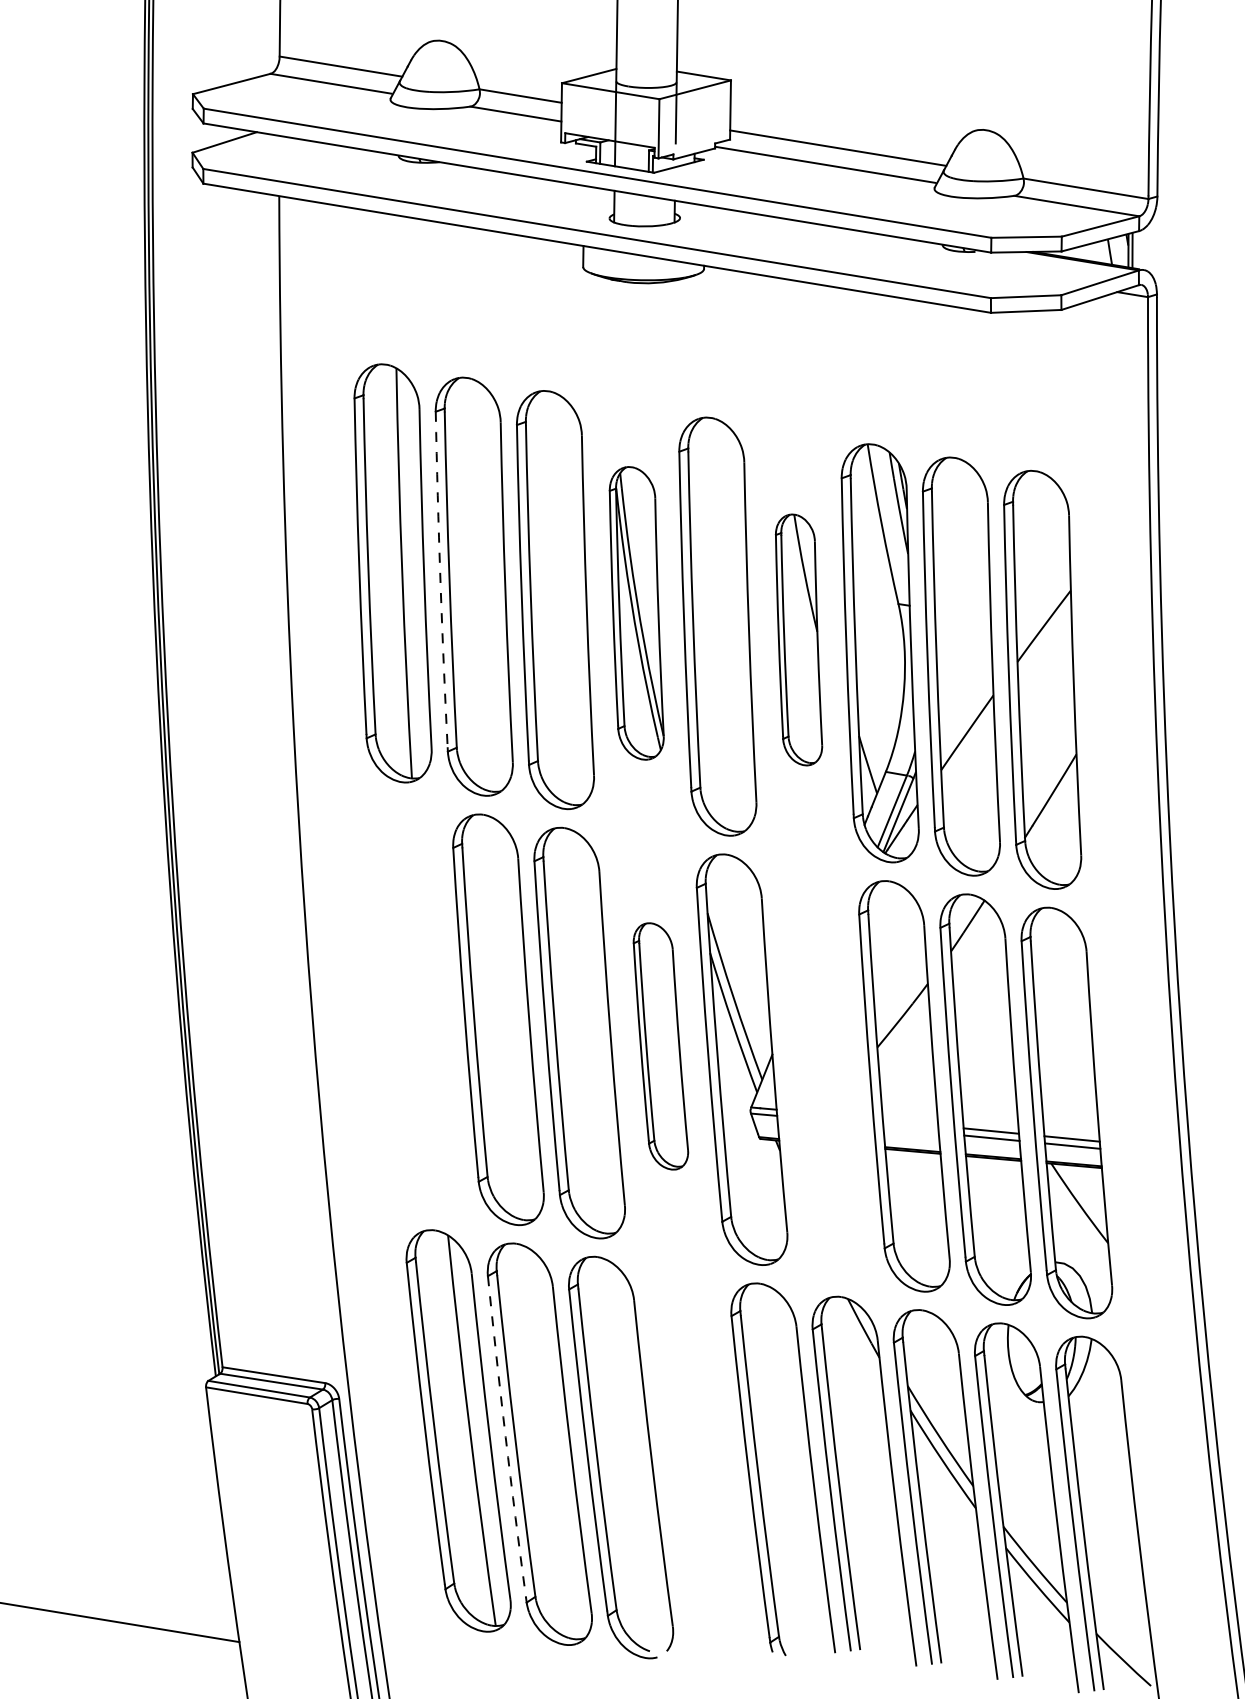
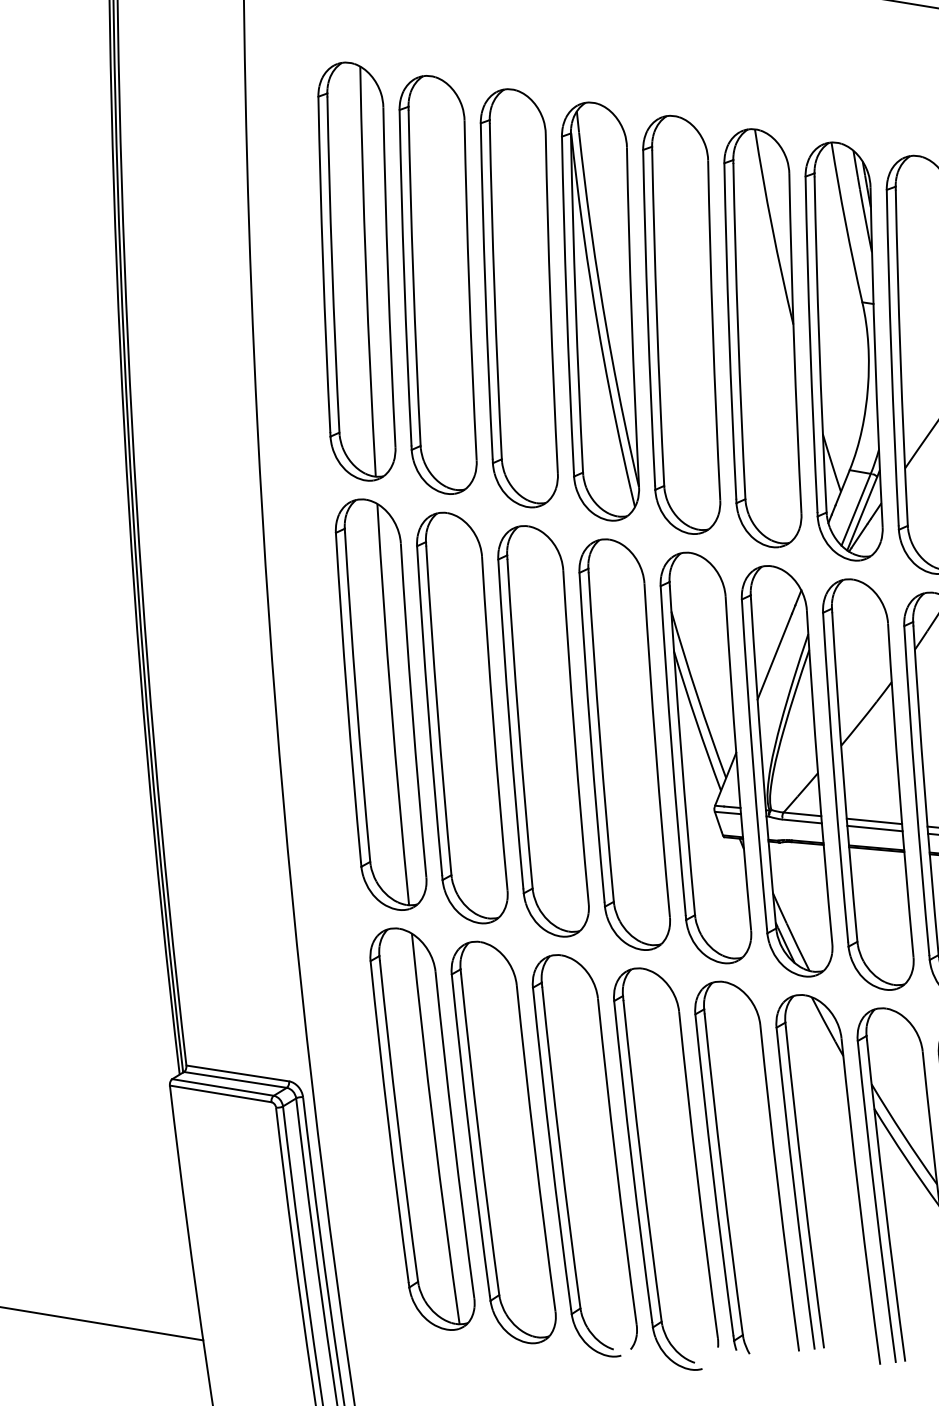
arc: (440, 580) -> (404, 278), dashed -> solid
part: (636, 613) -> (600, 311), size x1.43
part: (798, 639) -> (762, 337), size x1.67
part: (417, 1006) -> (381, 704), added
part: (660, 1046) -> (624, 744), size x1.67
part: (823, 1072) -> (787, 770), added
line: (910, 1122) -> (874, 820), added
line: (910, 1130) -> (874, 828), added
arc: (505, 1437) -> (469, 1135), dashed -> solid
part: (679, 1470) -> (643, 1168), added

